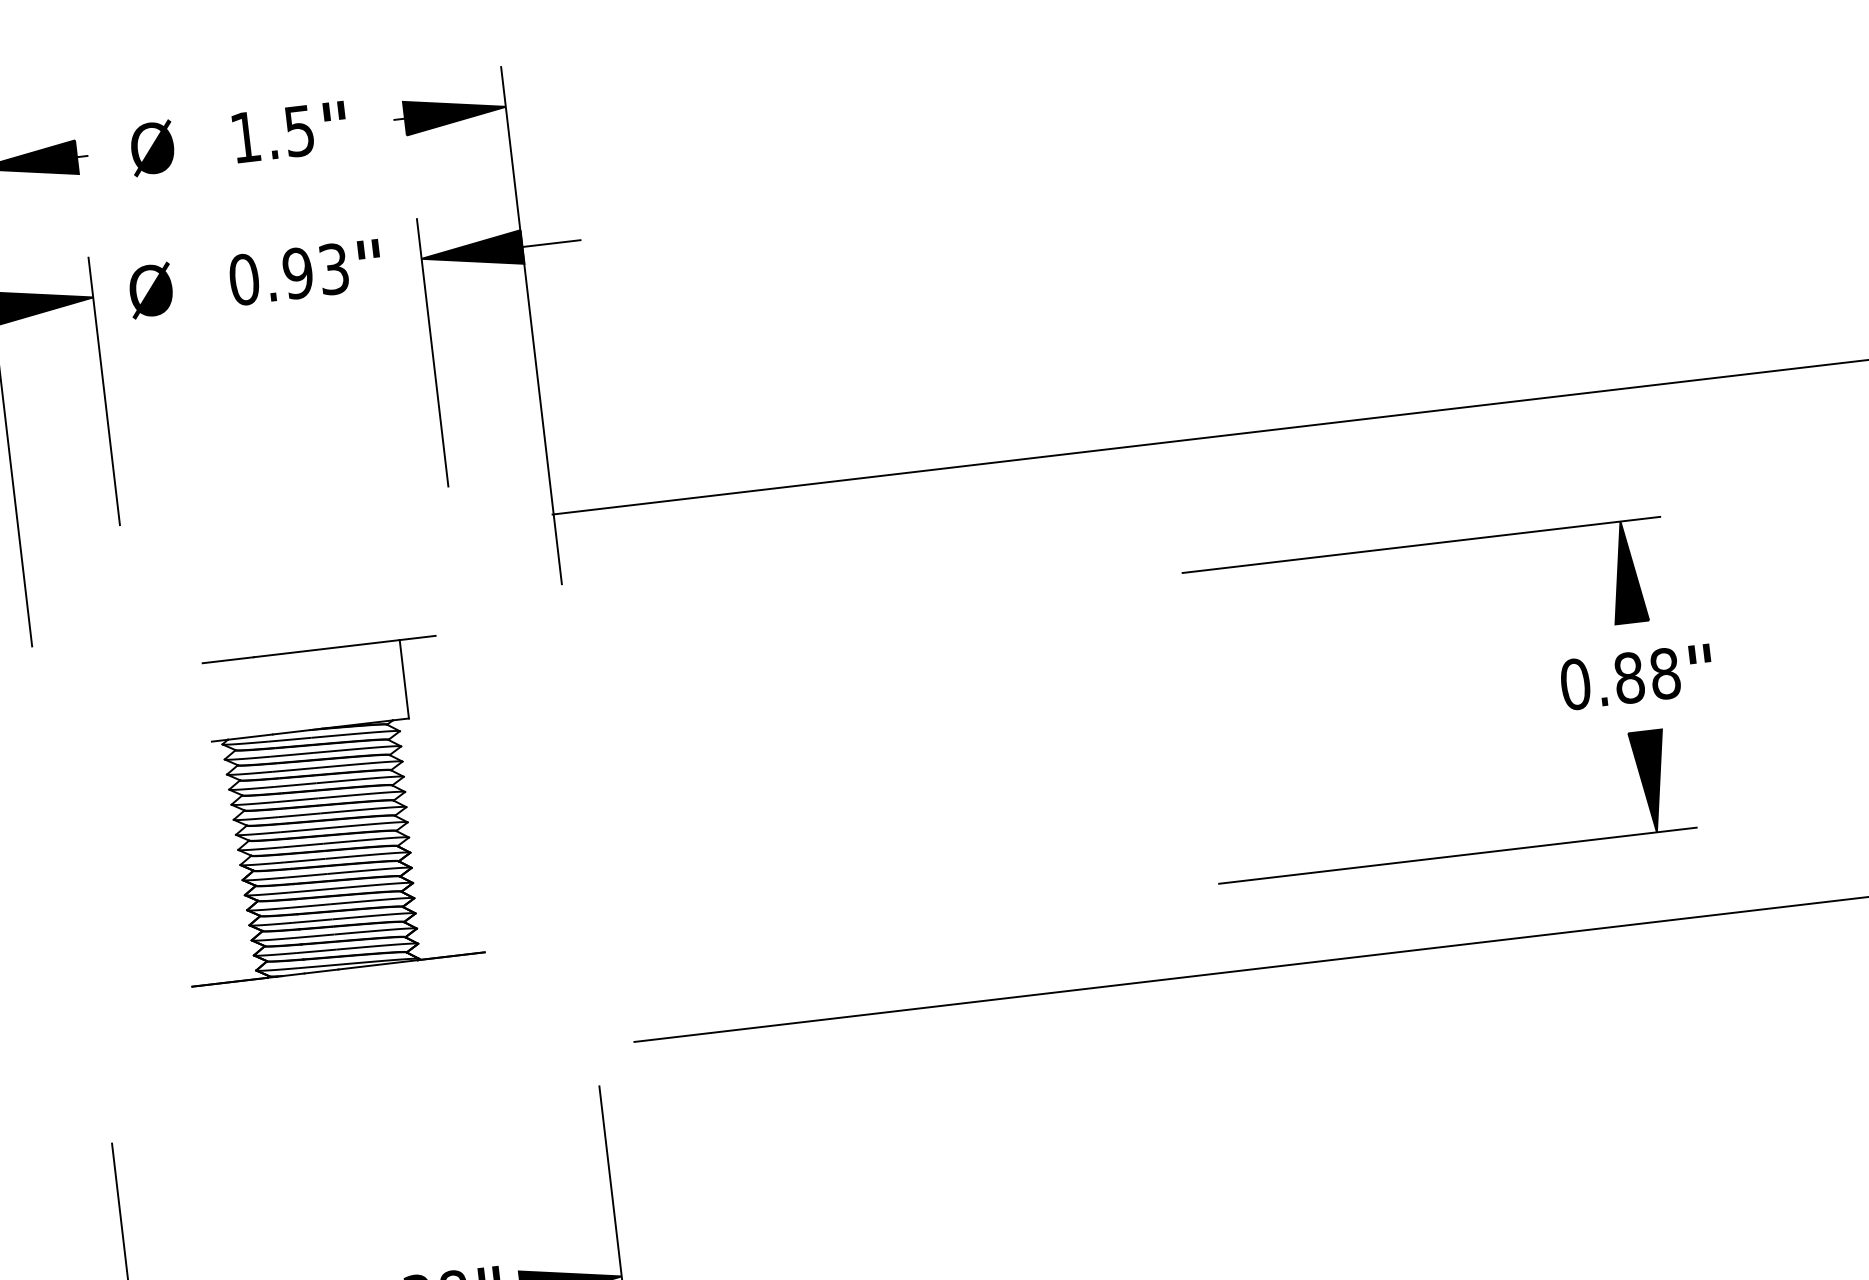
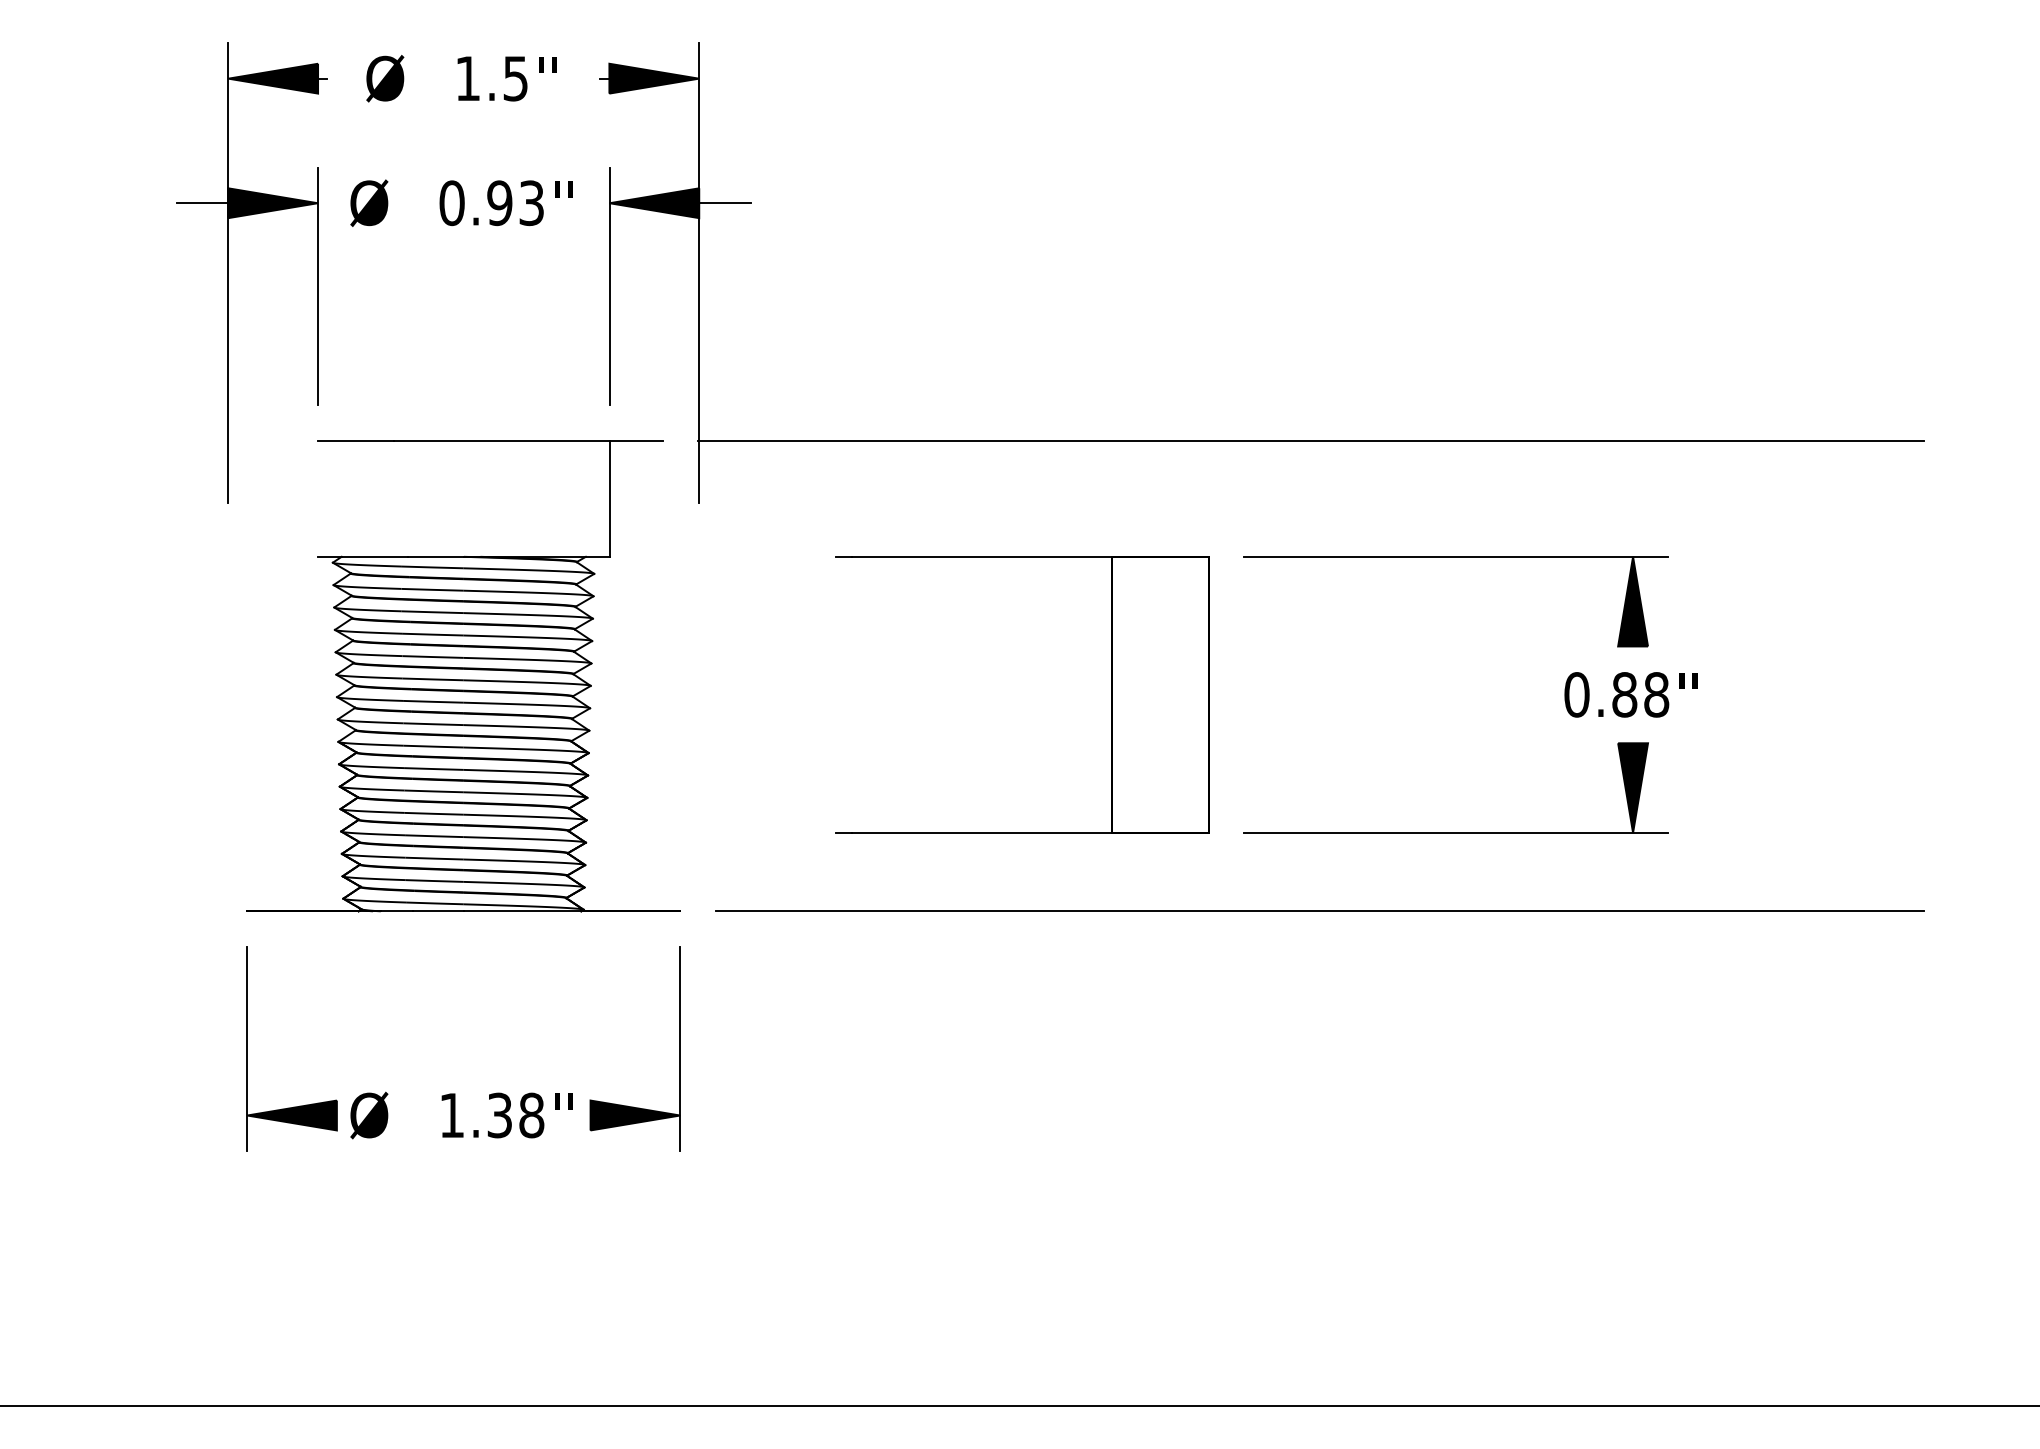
part: (1051, 745) -> (1111, 694), added
part: (319, 810) -> (463, 676), size x1.67

